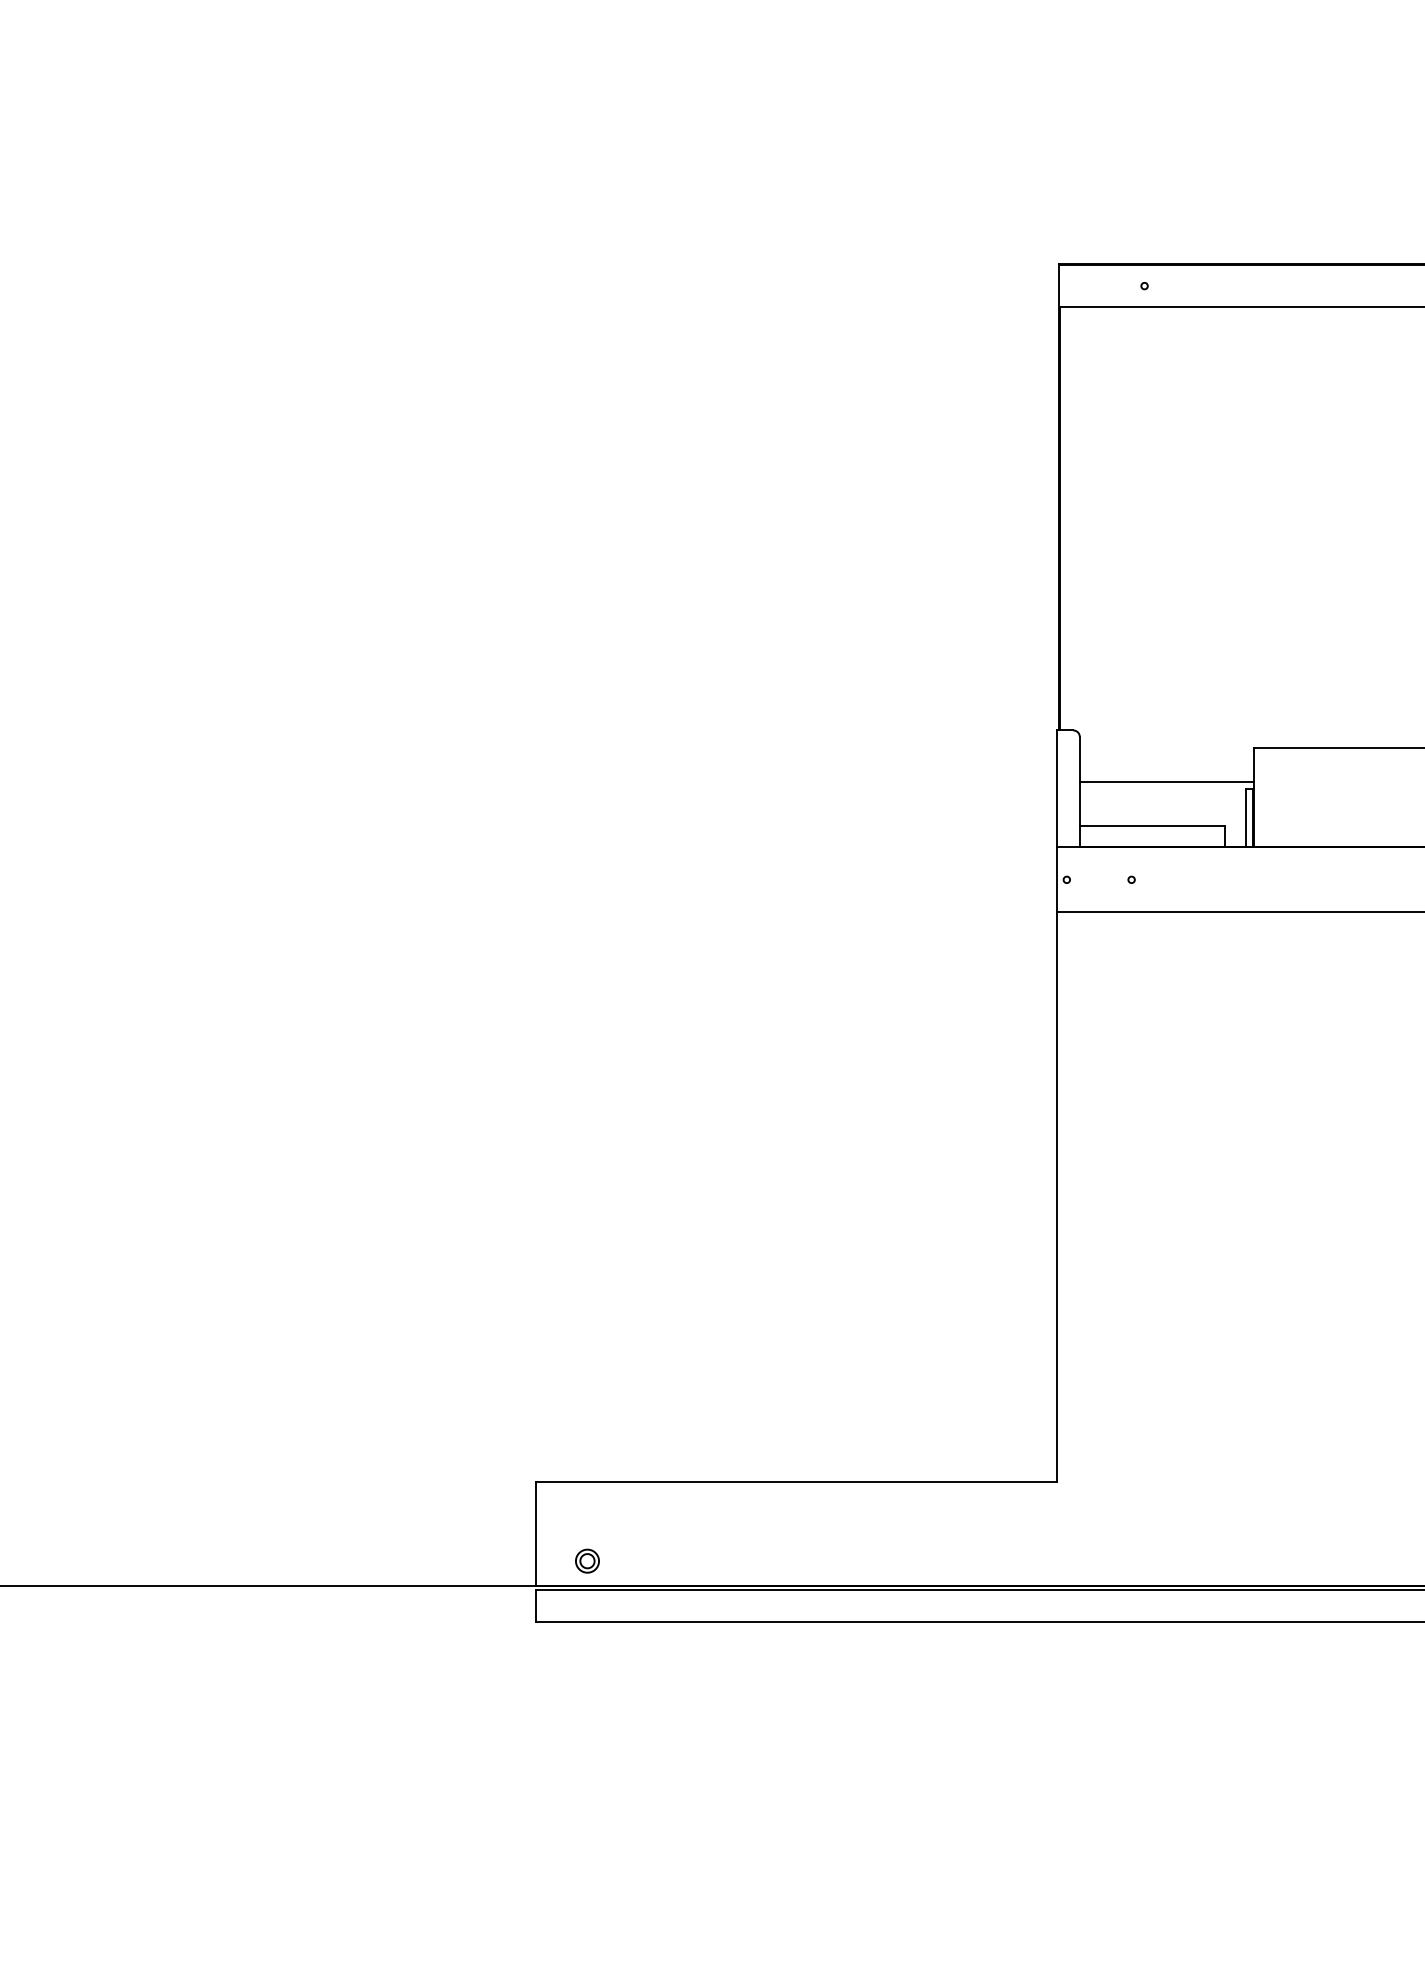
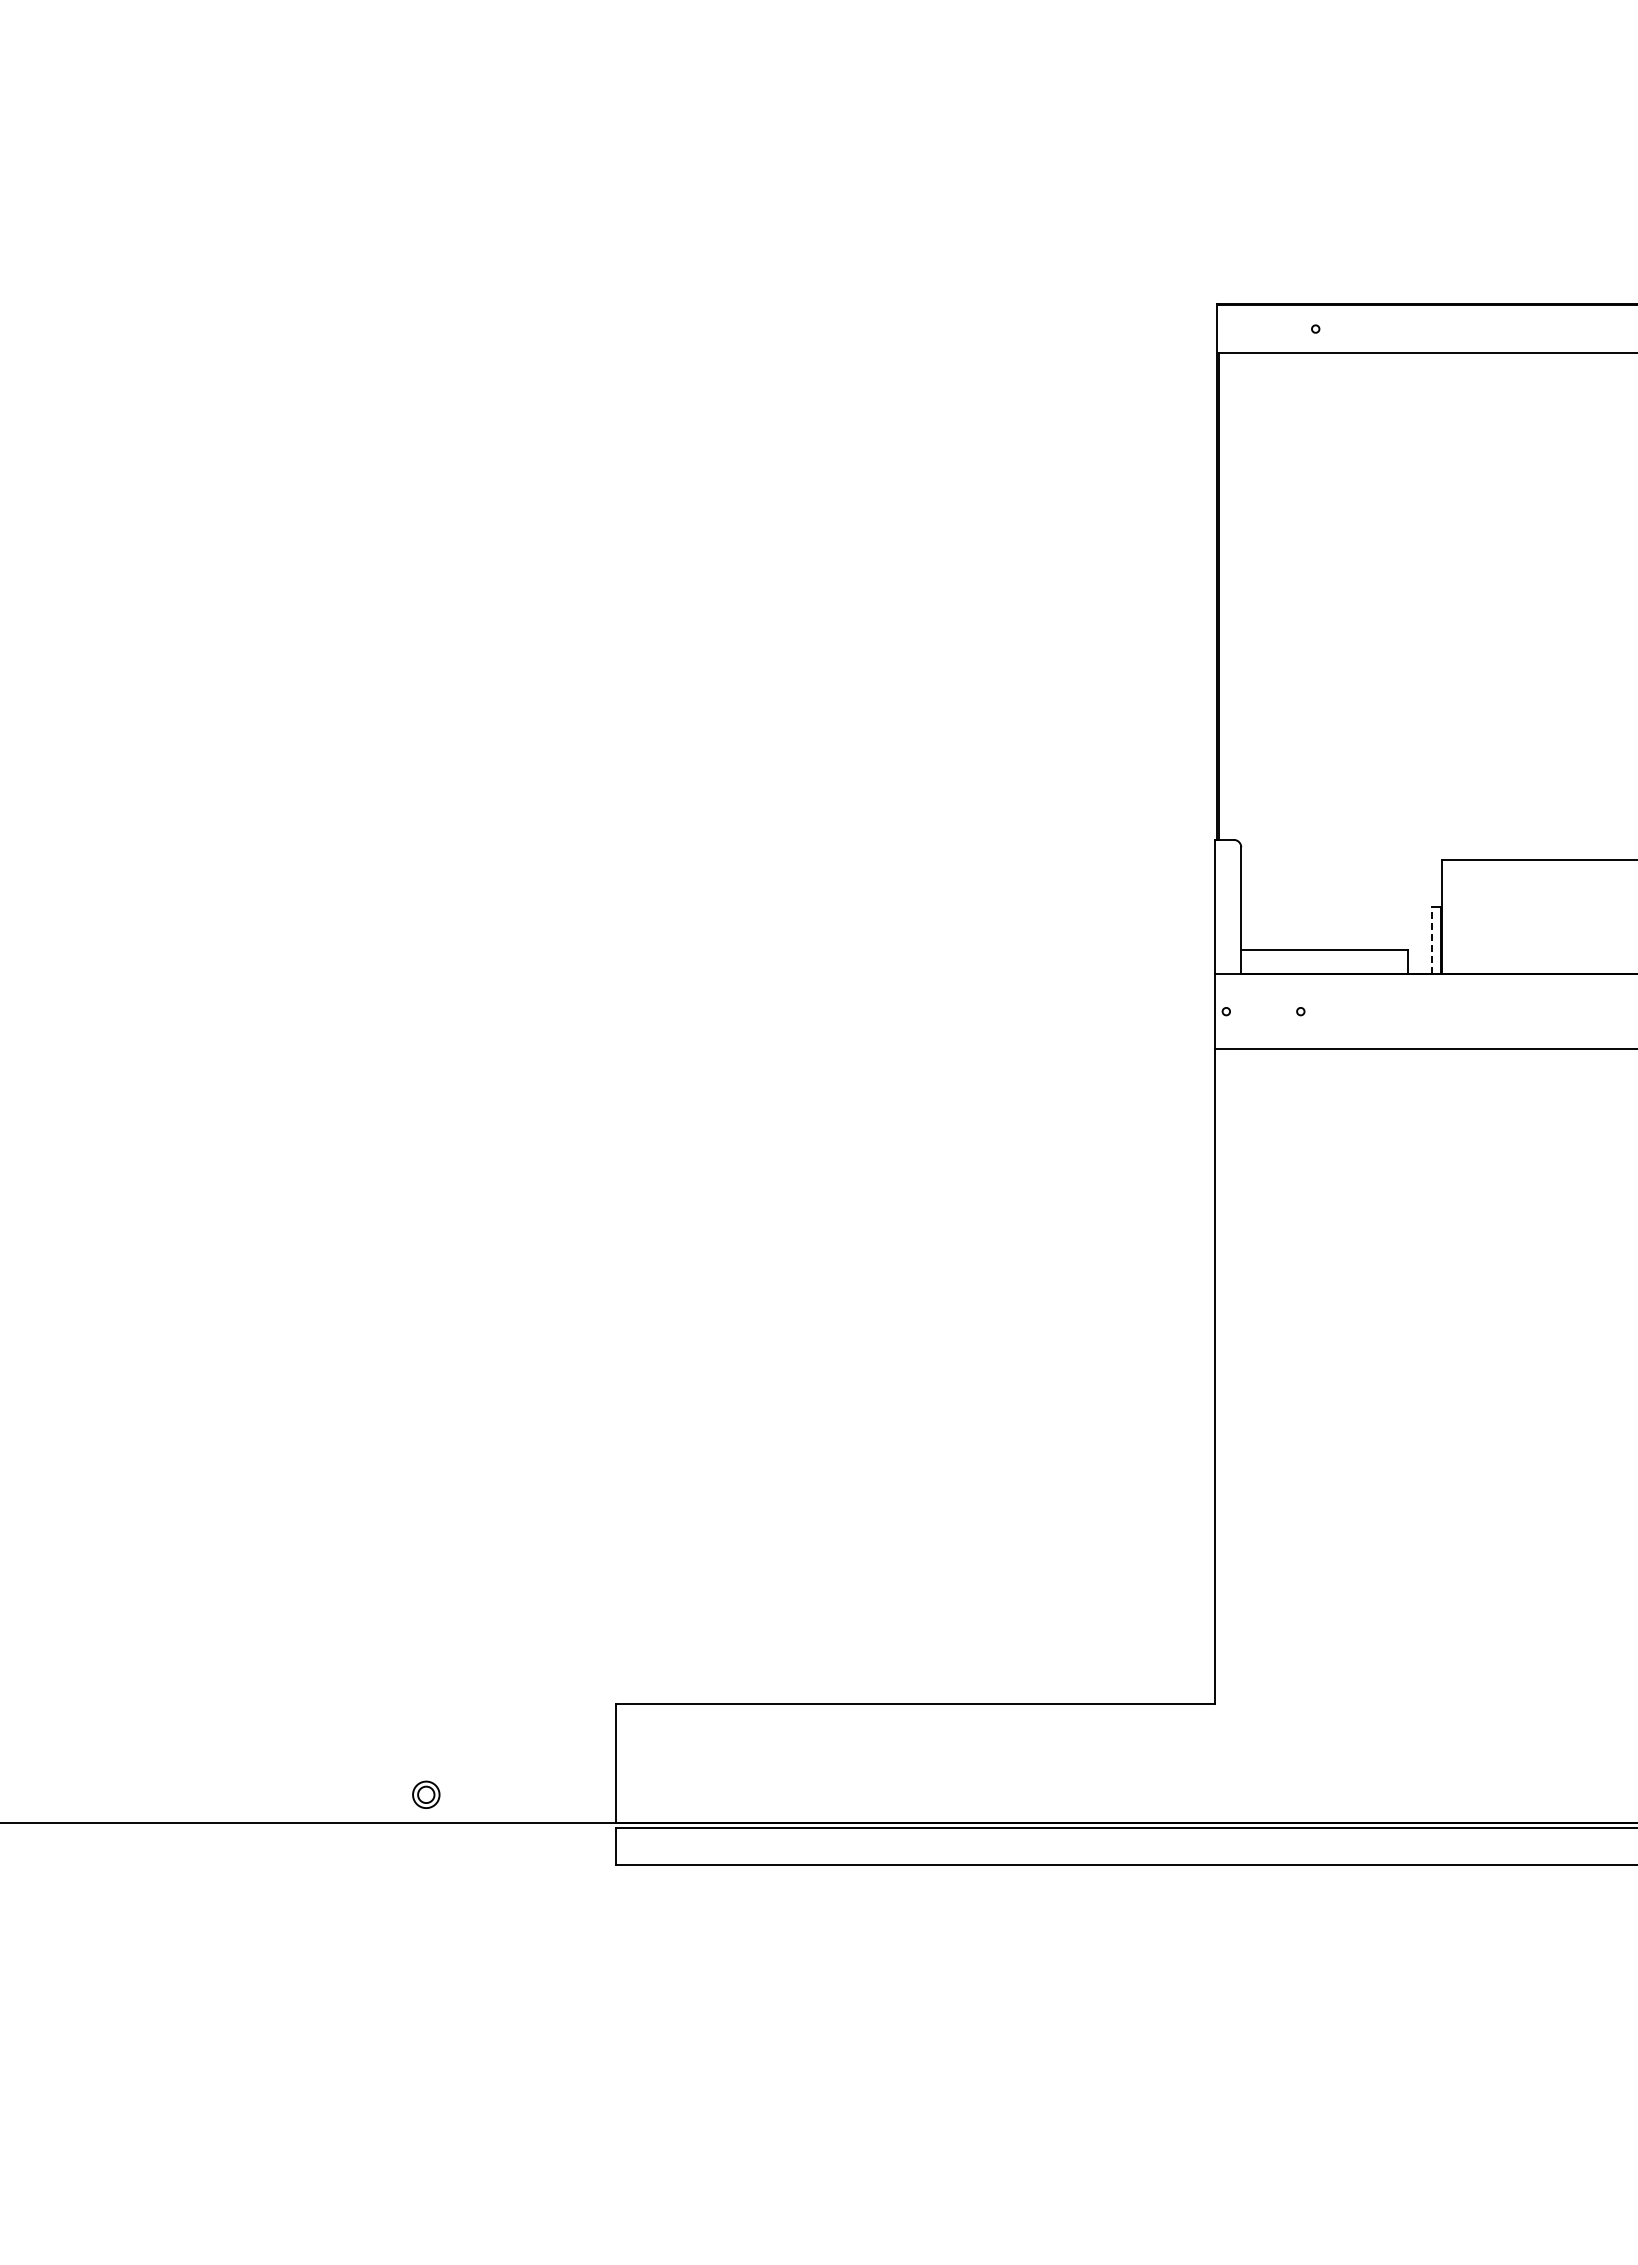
line: (1167, 782) -> (1341, 899), removed
line: (1245, 817) -> (1431, 940), solid -> dashed
part: (587, 1560) -> (426, 1794), moved

